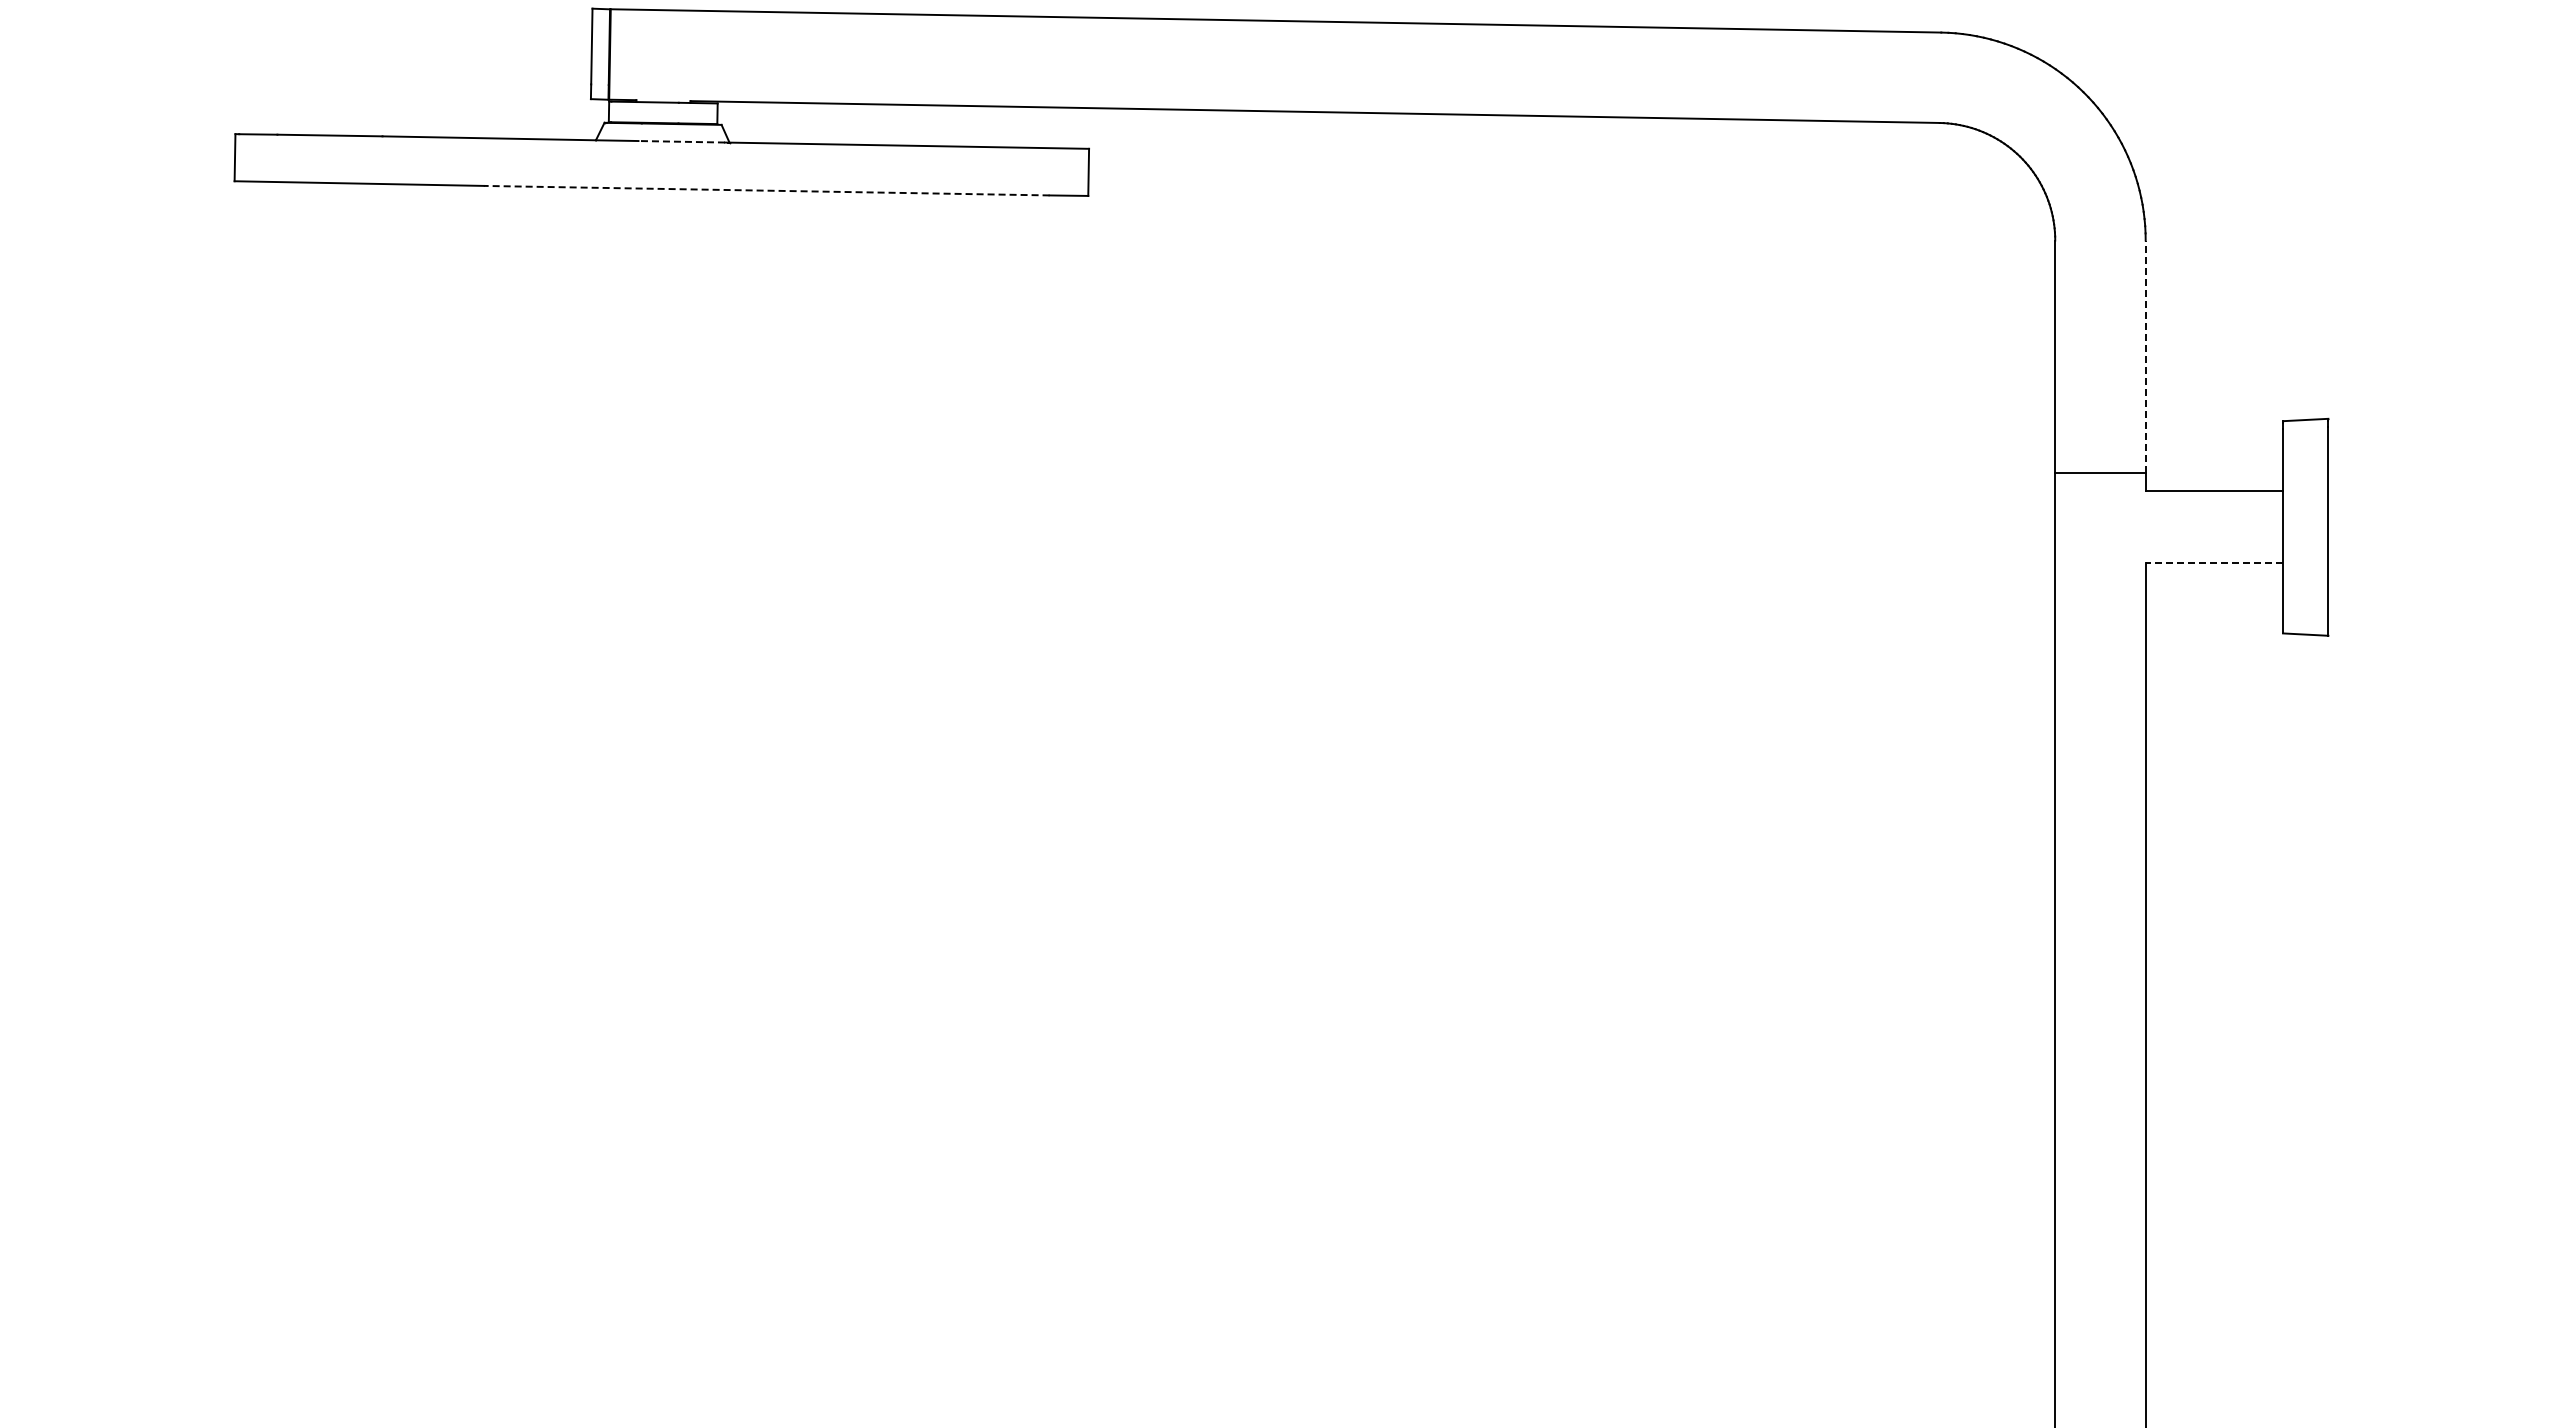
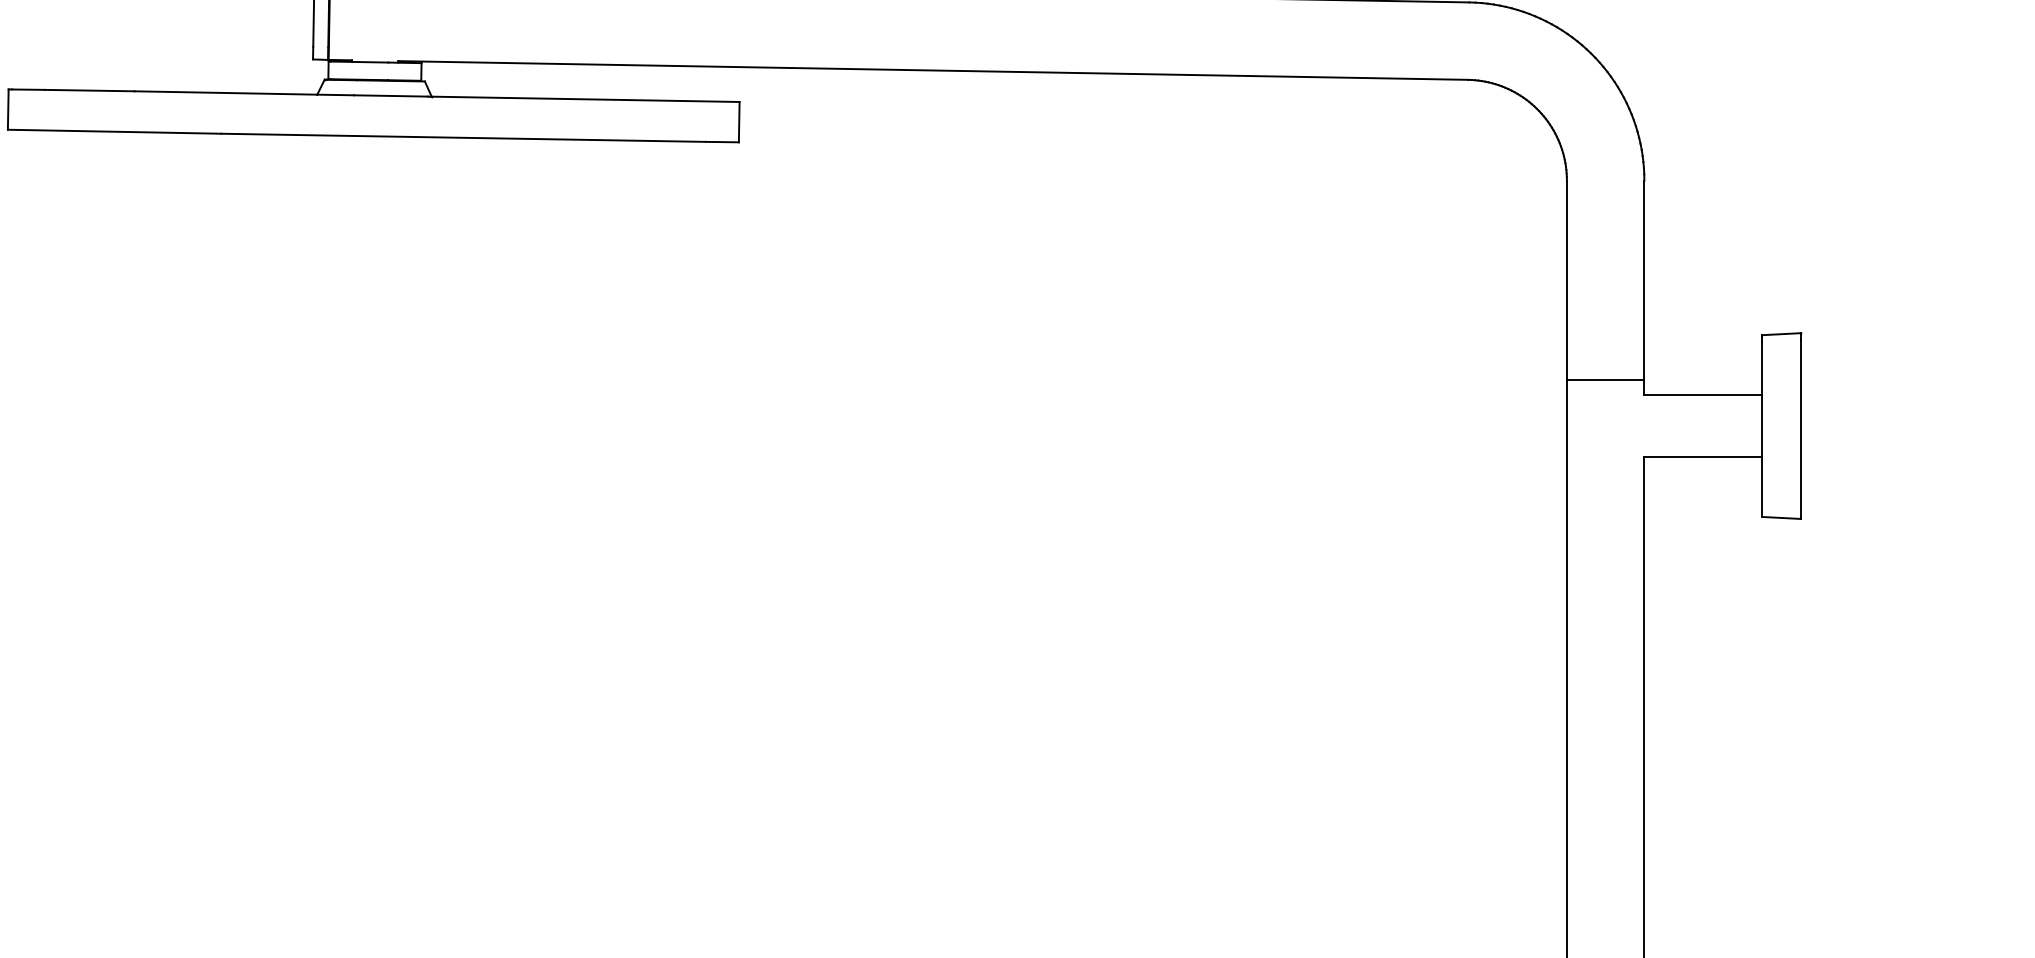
line: (681, 141) -> (390, 95), dashed -> solid
line: (766, 190) -> (463, 137), dashed -> solid
line: (2145, 356) -> (1644, 279), dashed -> solid
line: (2214, 563) -> (1703, 457), dashed -> solid

